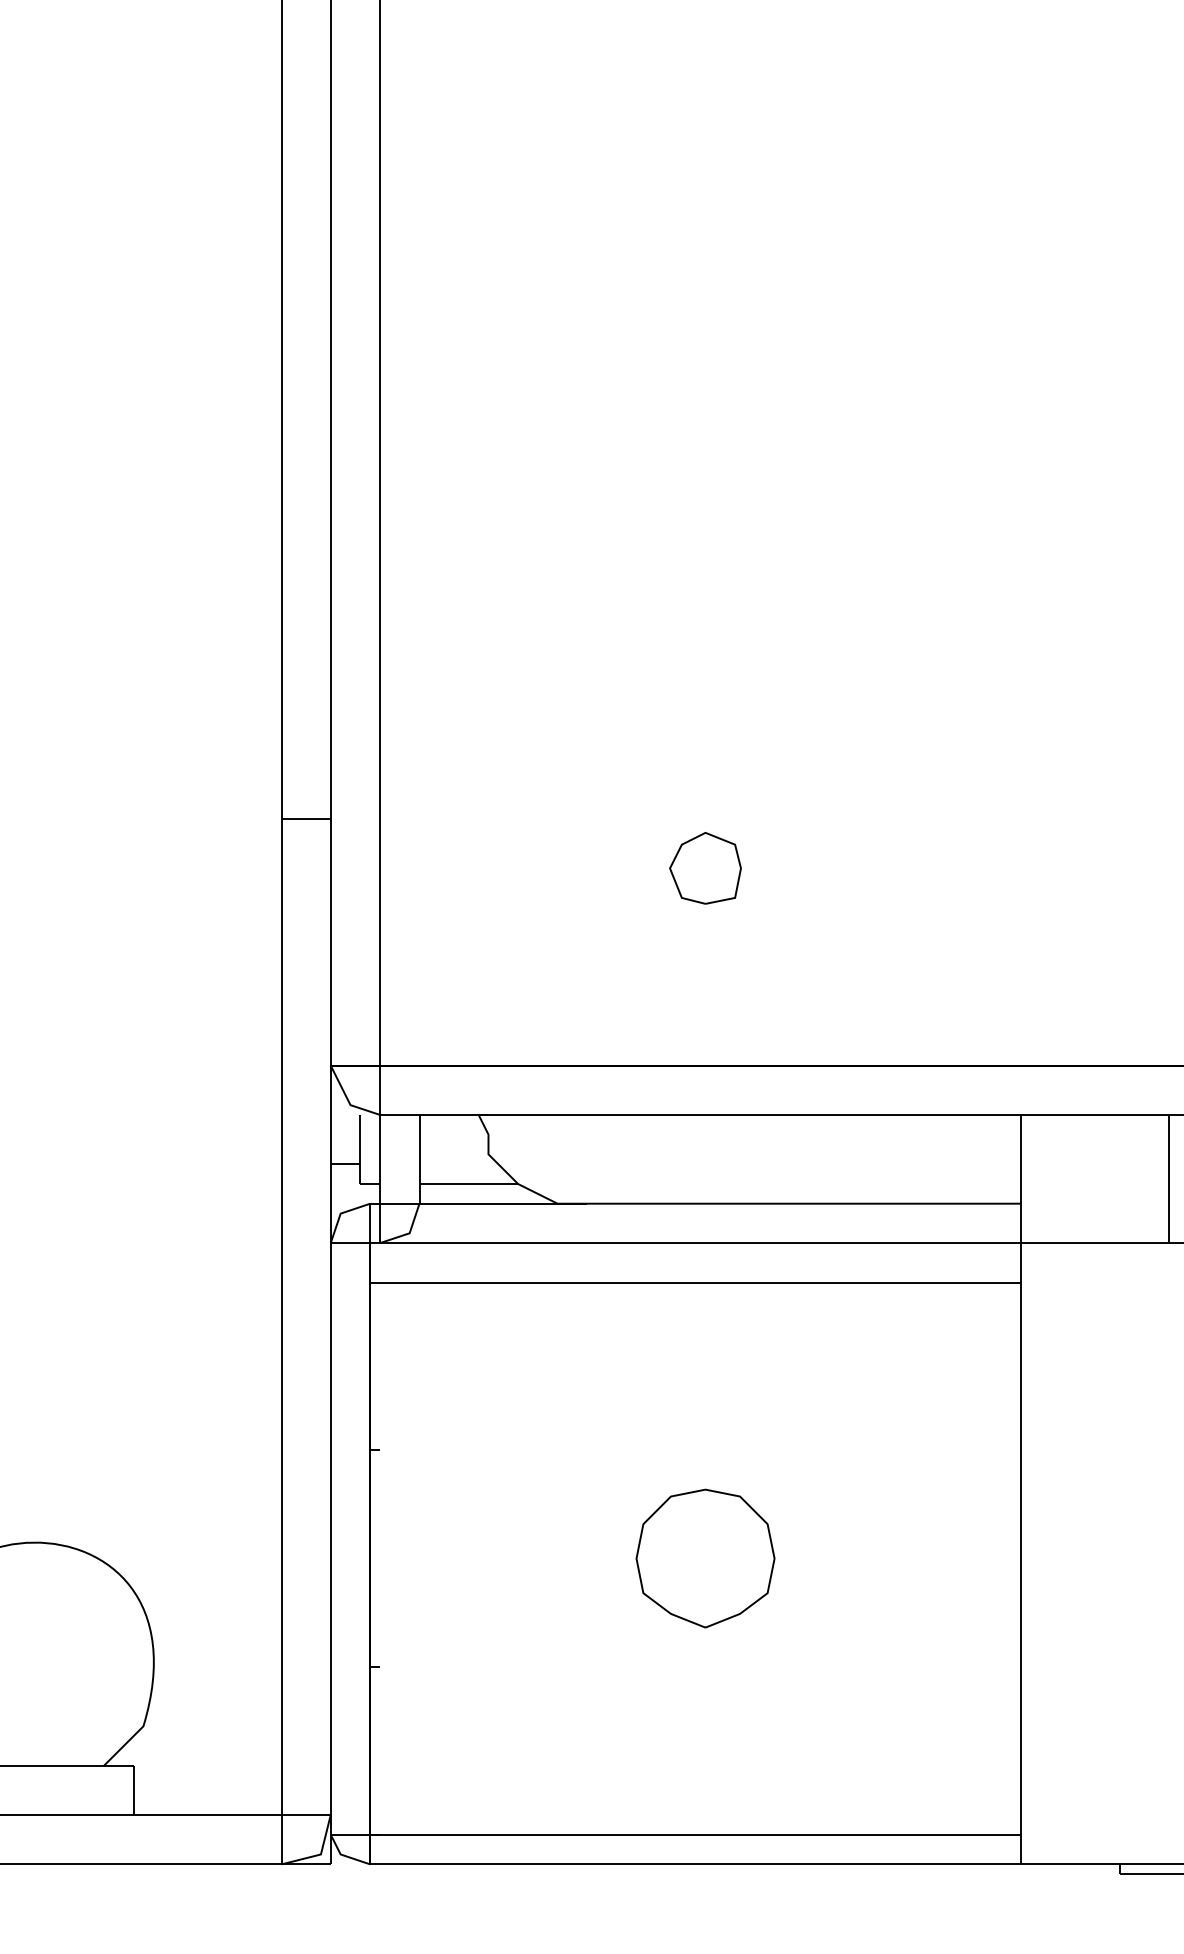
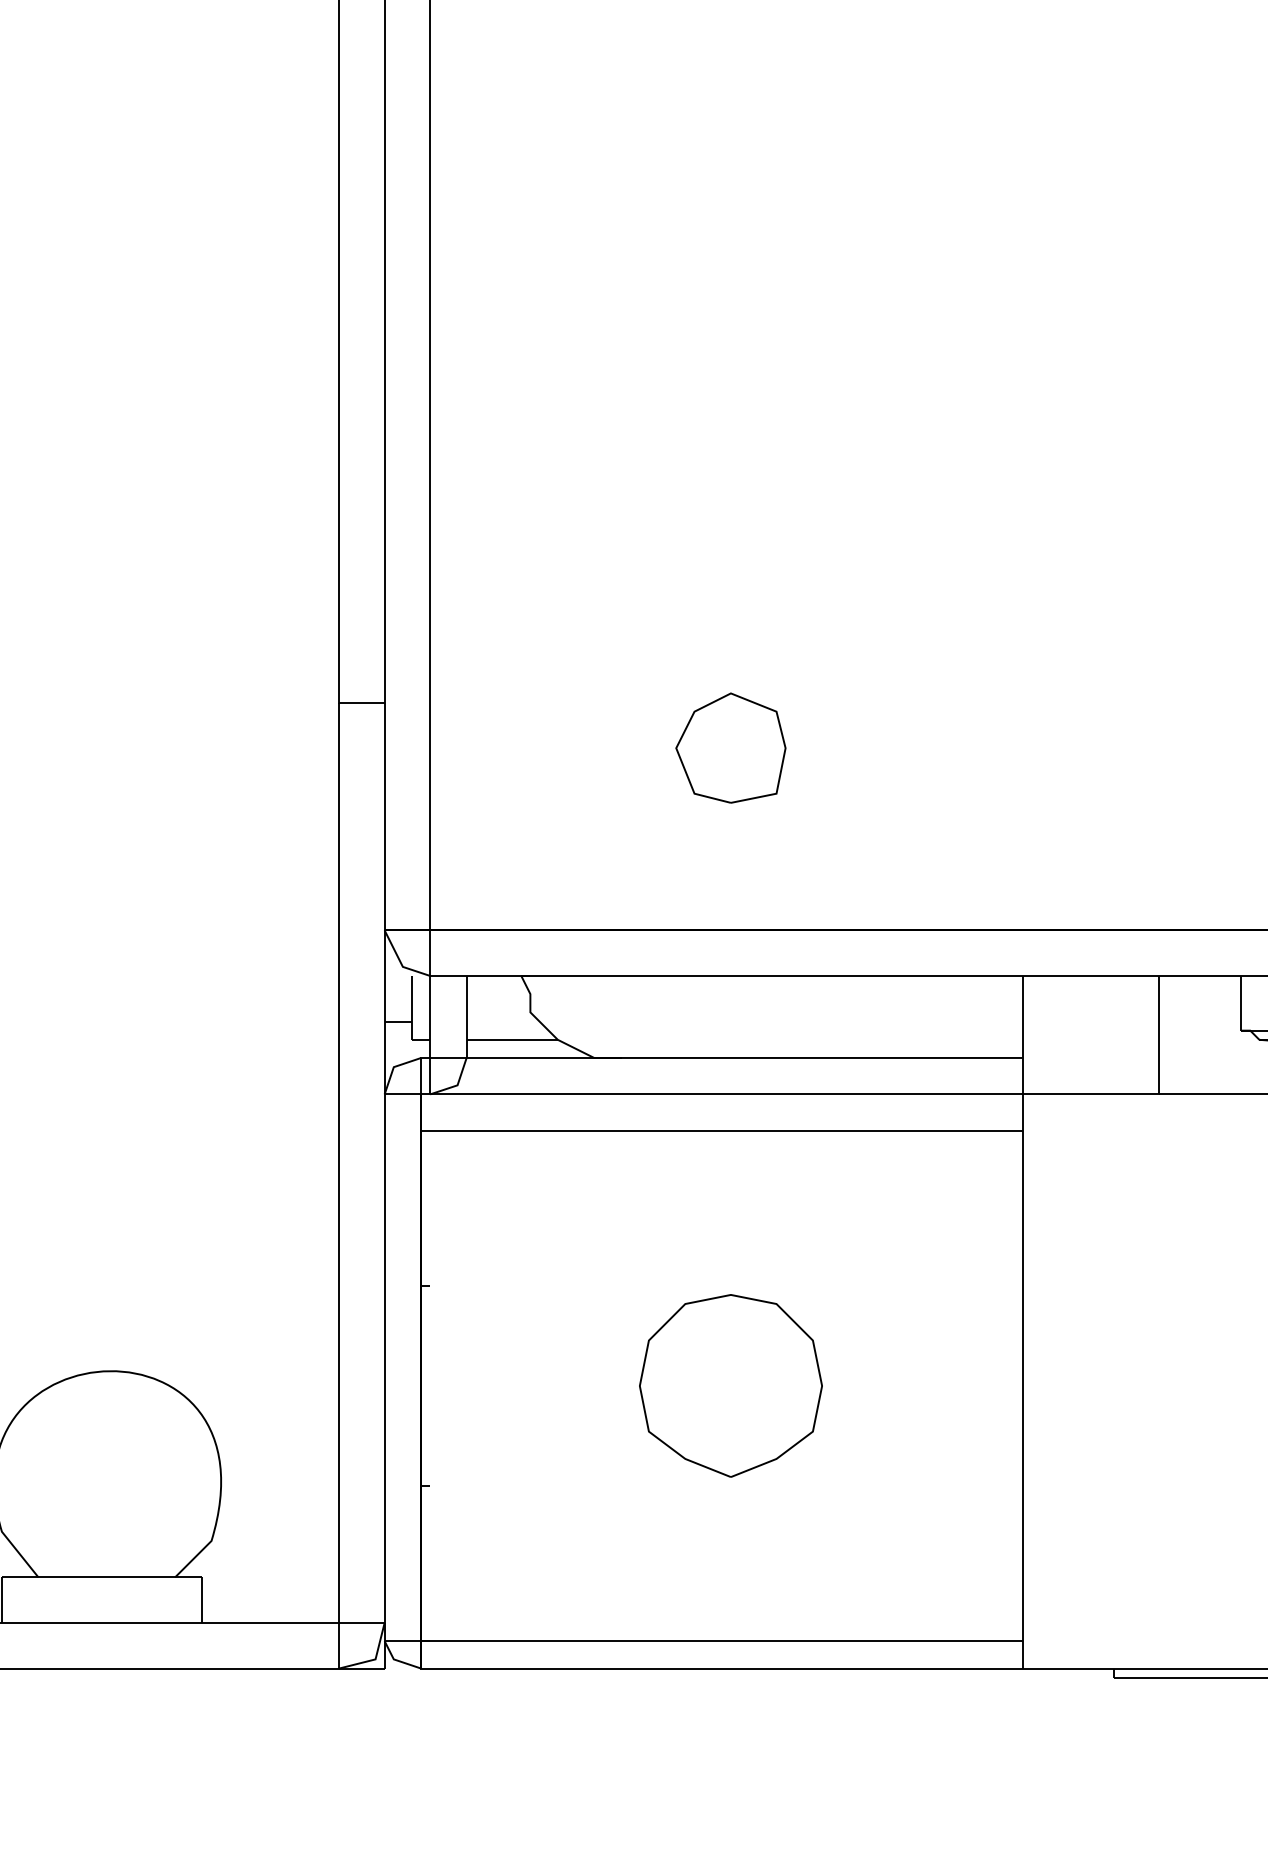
part: (705, 867) -> (730, 747), size x1.67
part: (705, 1558) -> (730, 1385), size x1.43

